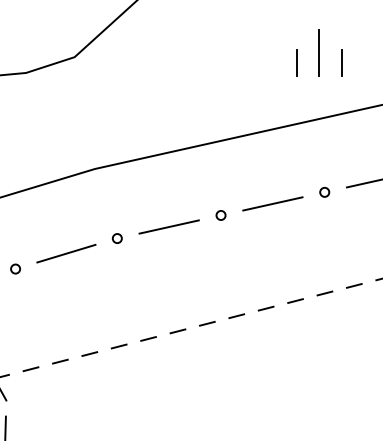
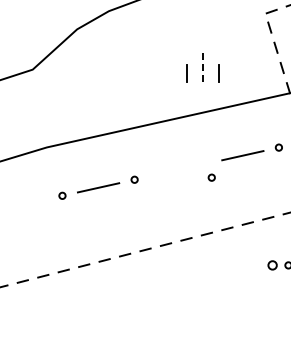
line: (318, 52) -> (202, 66), solid -> dashed
circle: (324, 192) -> (211, 177), moved
line: (272, 203) -> (170, 171), removed
line: (65, 253) -> (26, 206), removed

